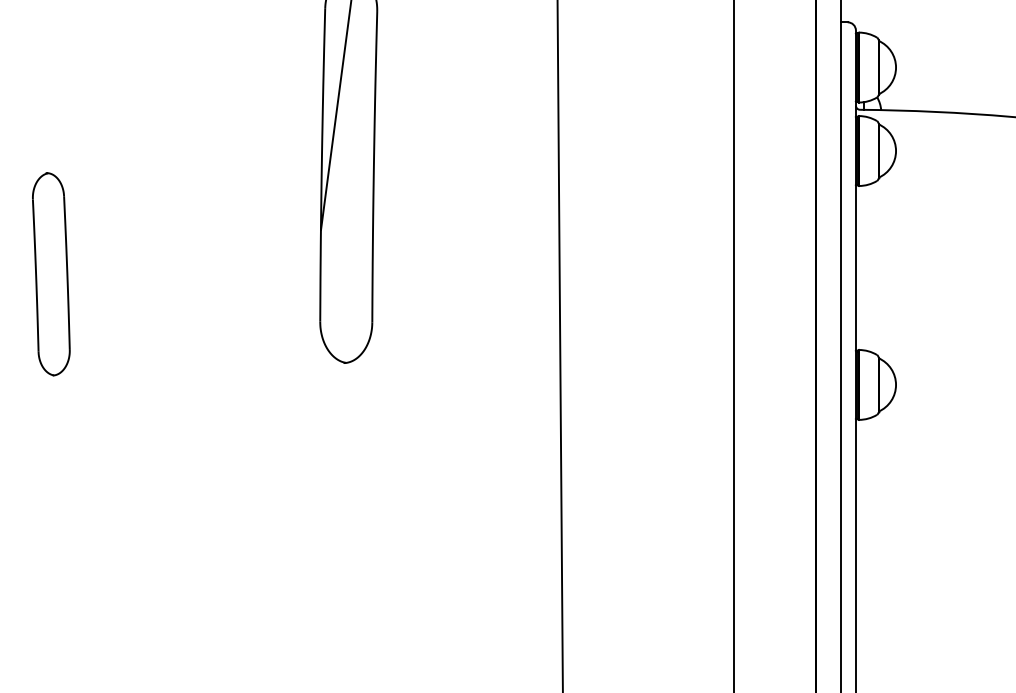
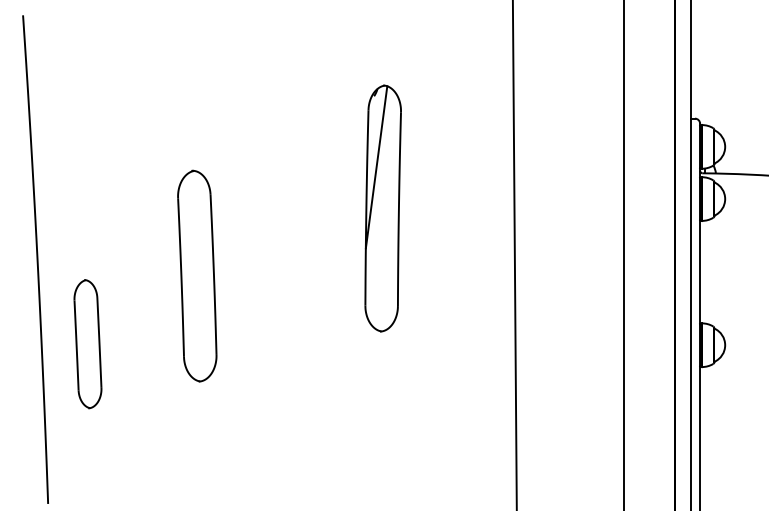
part: (51, 273) -> (197, 275), size x1.67

